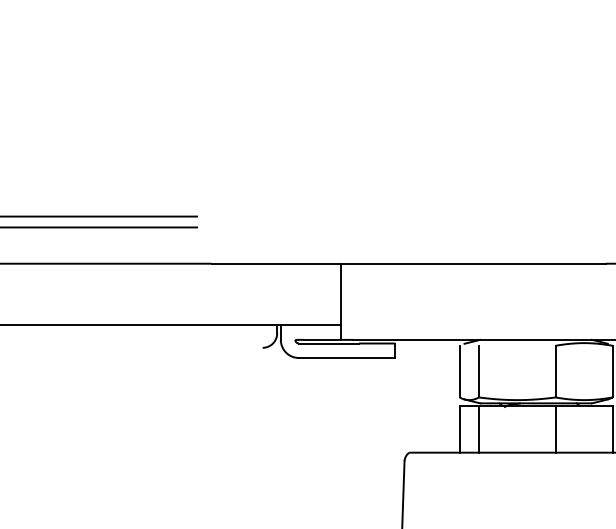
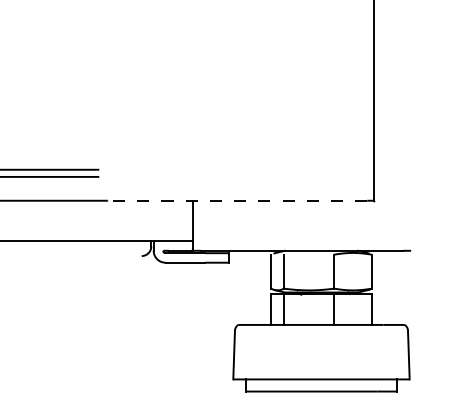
line: (408, 263) -> (237, 200), solid -> dashed

